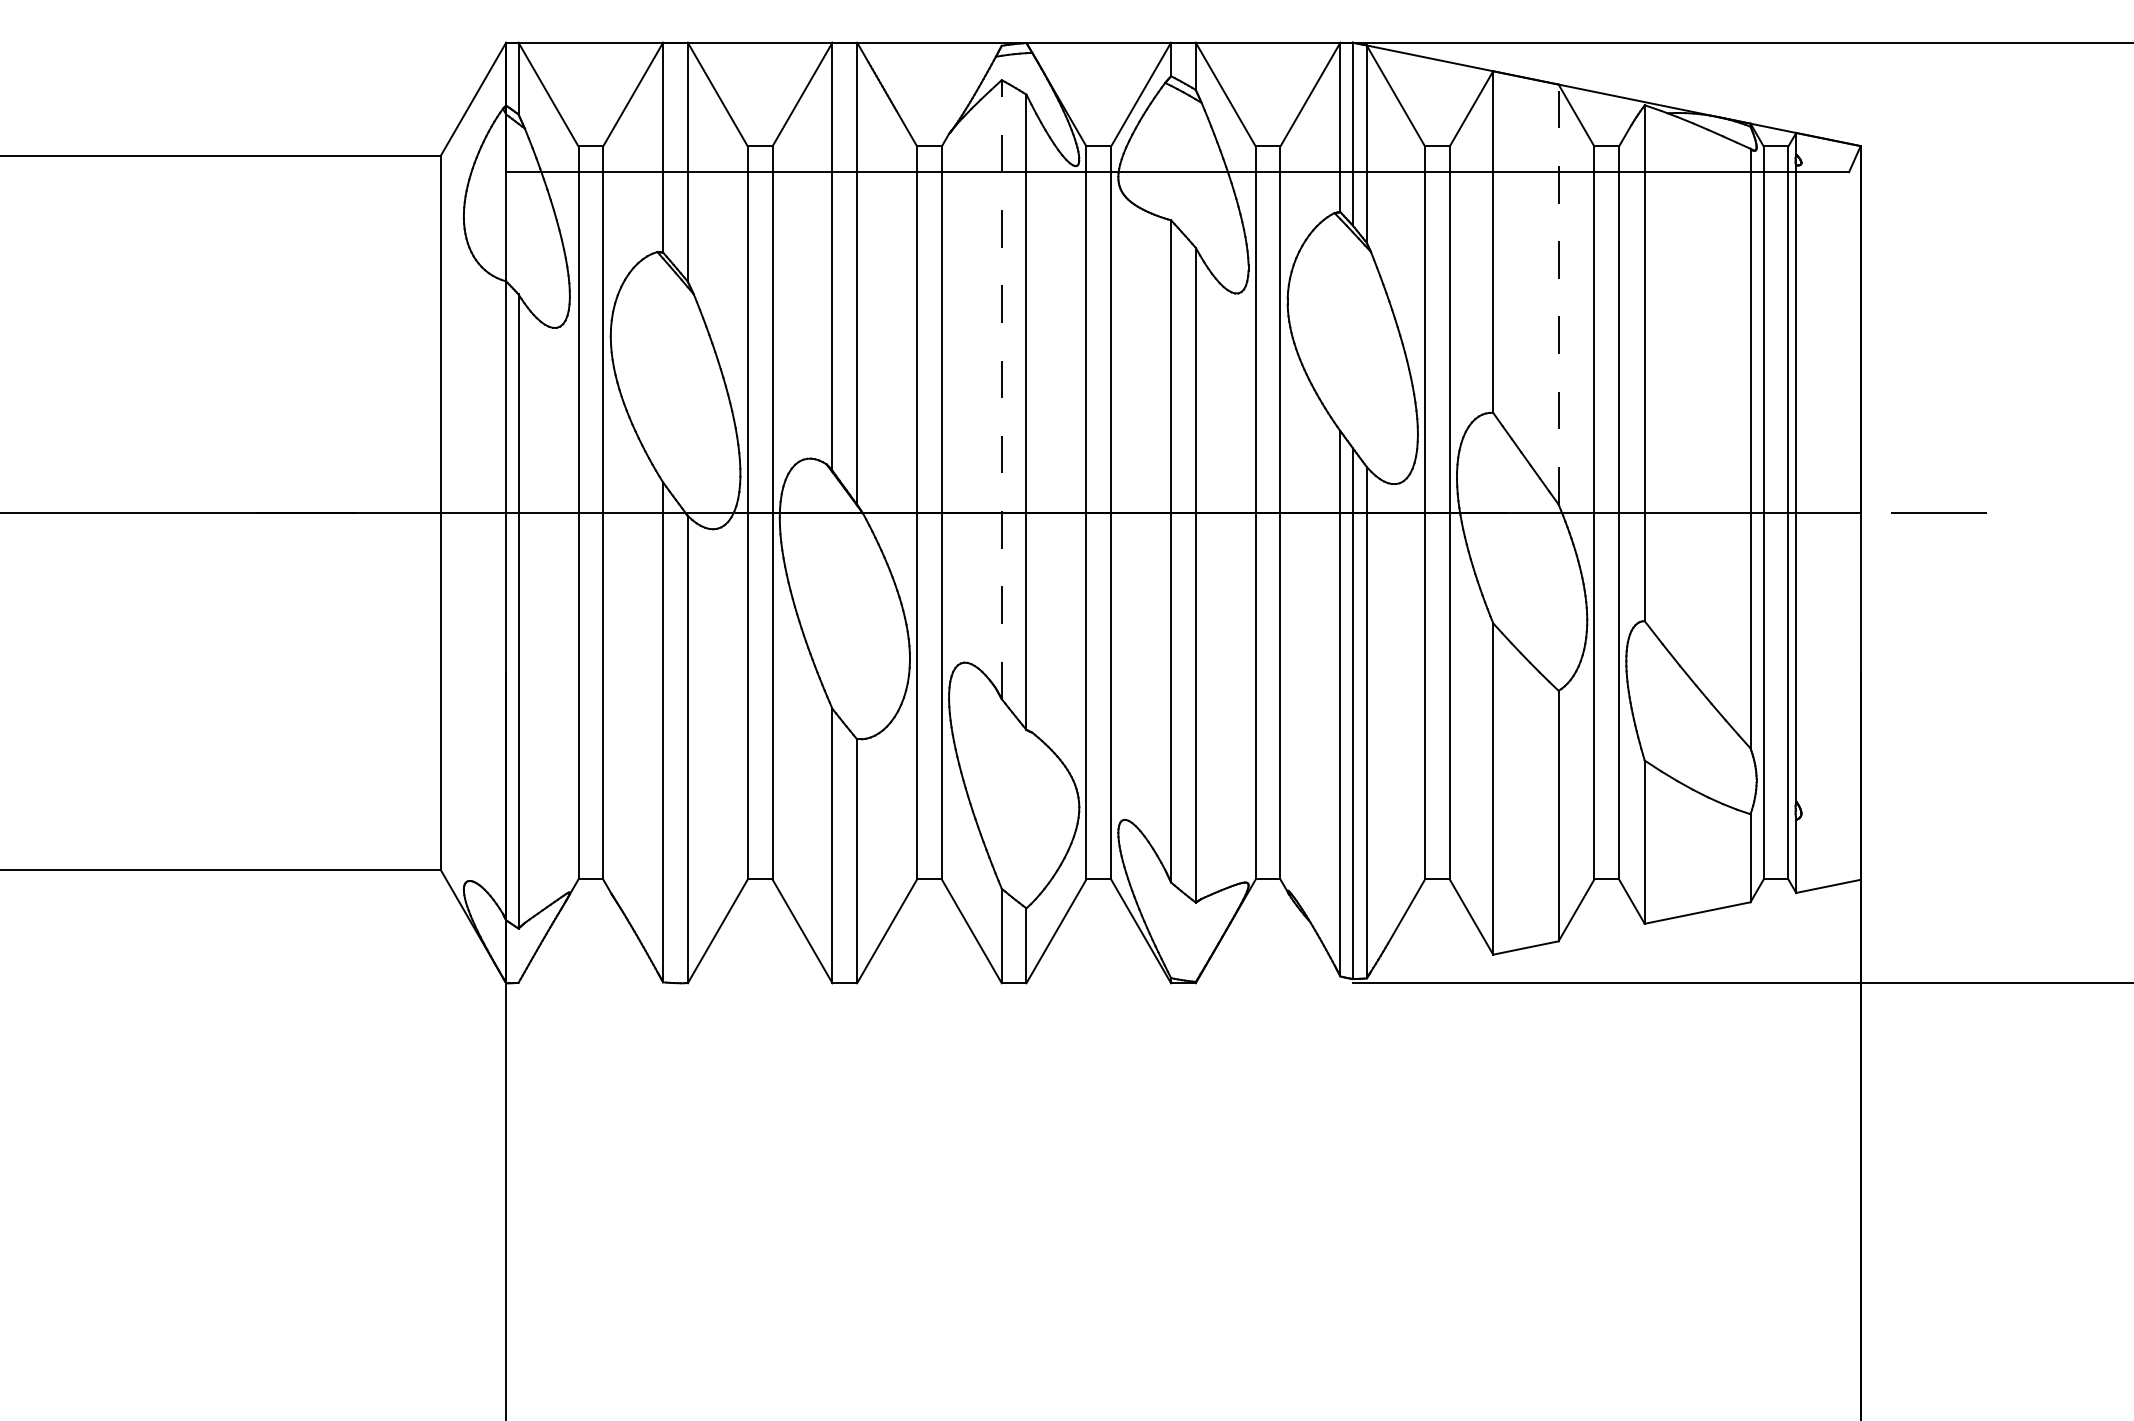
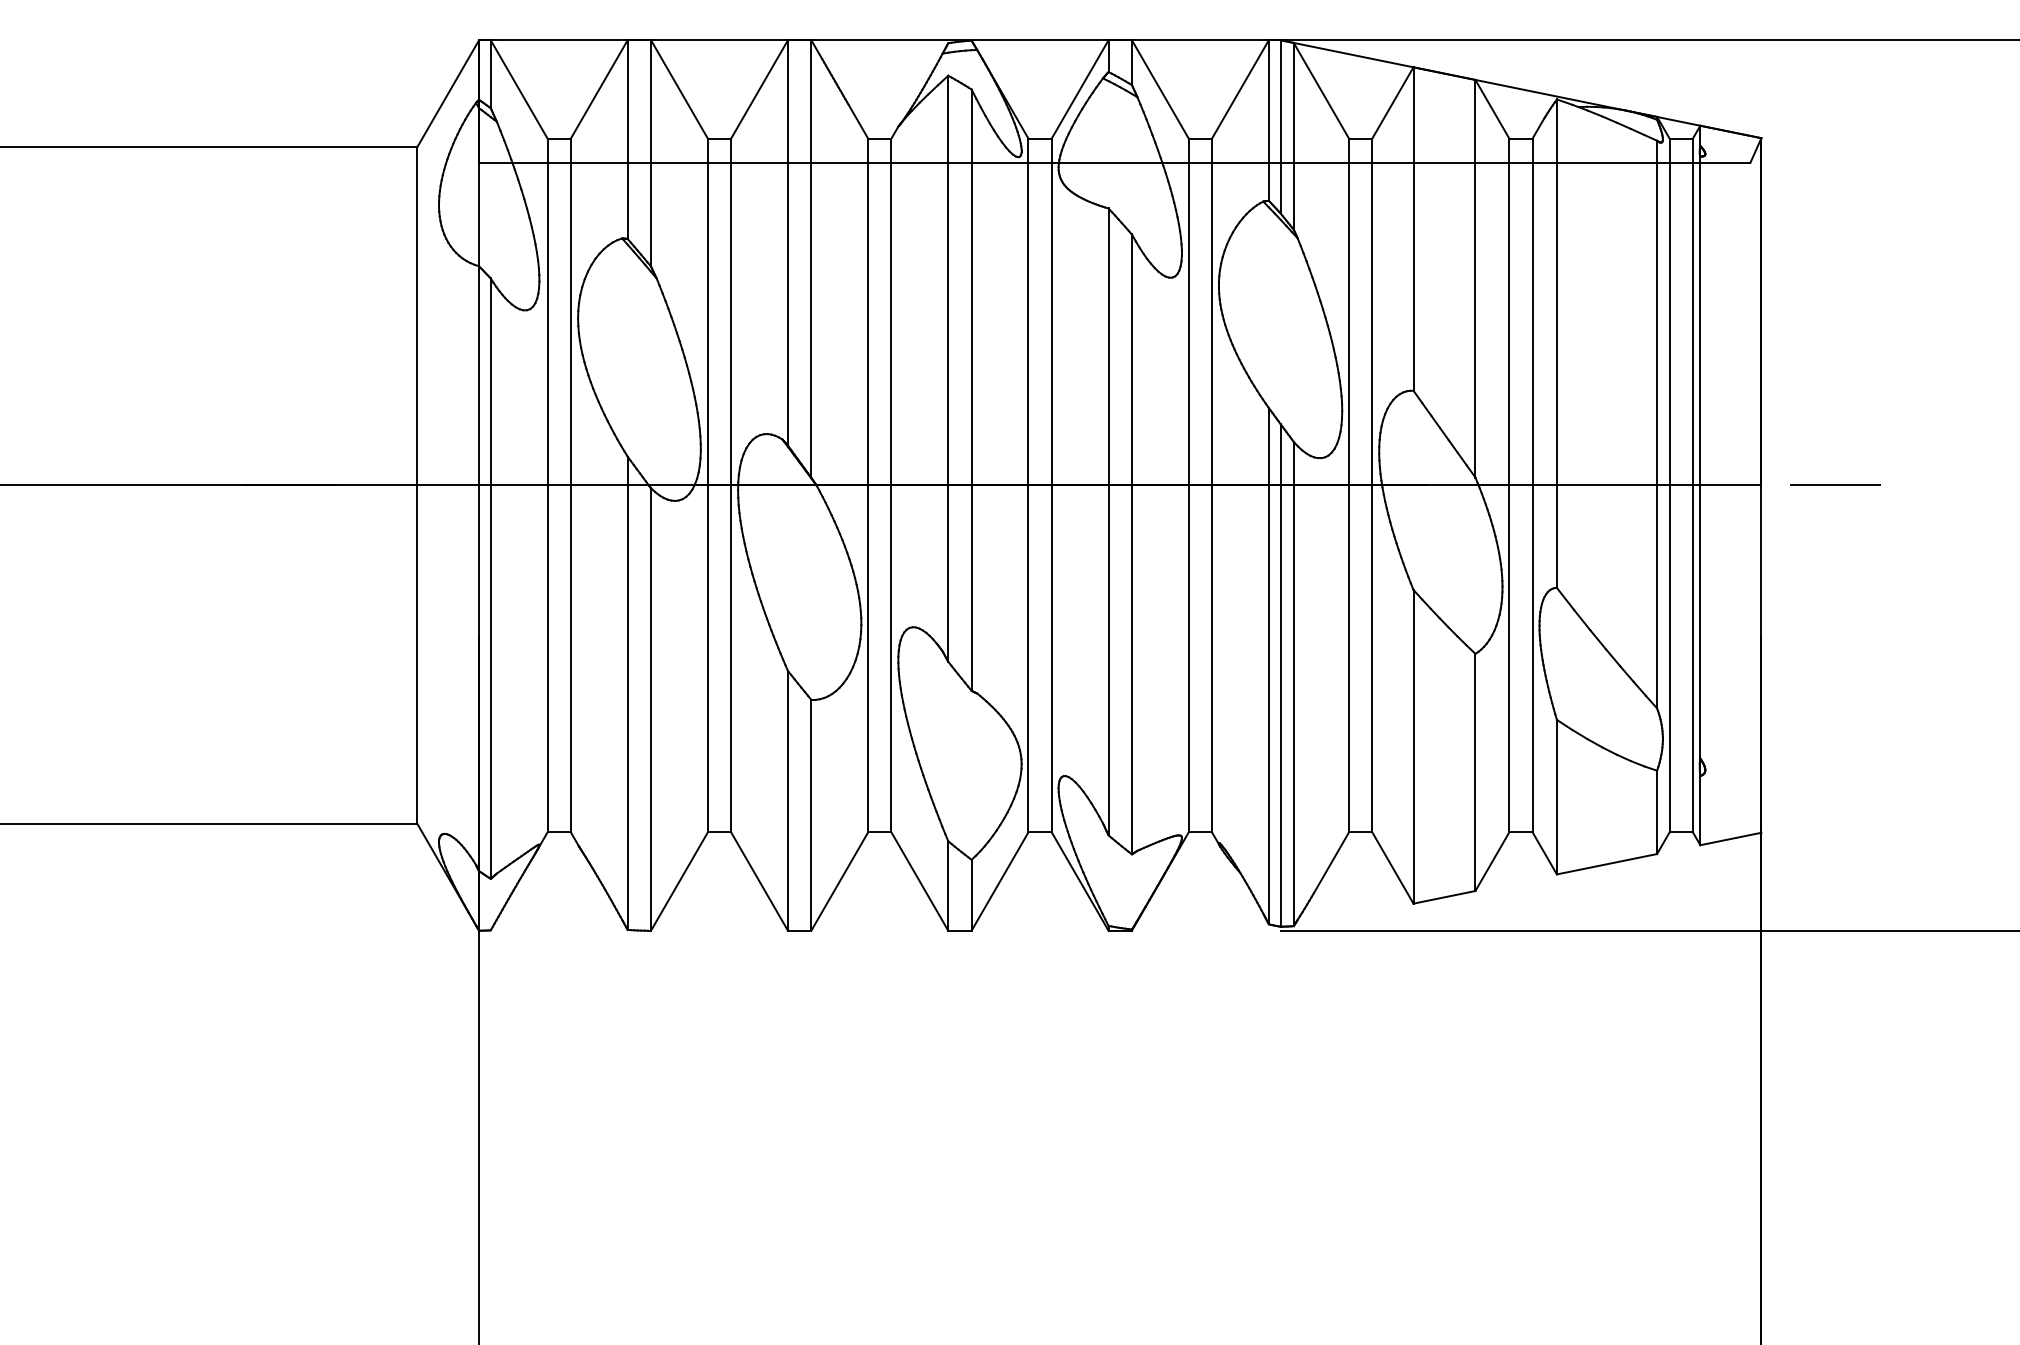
line: (1558, 294) -> (1475, 278), dashed -> solid
line: (1001, 389) -> (947, 368), dashed -> solid

